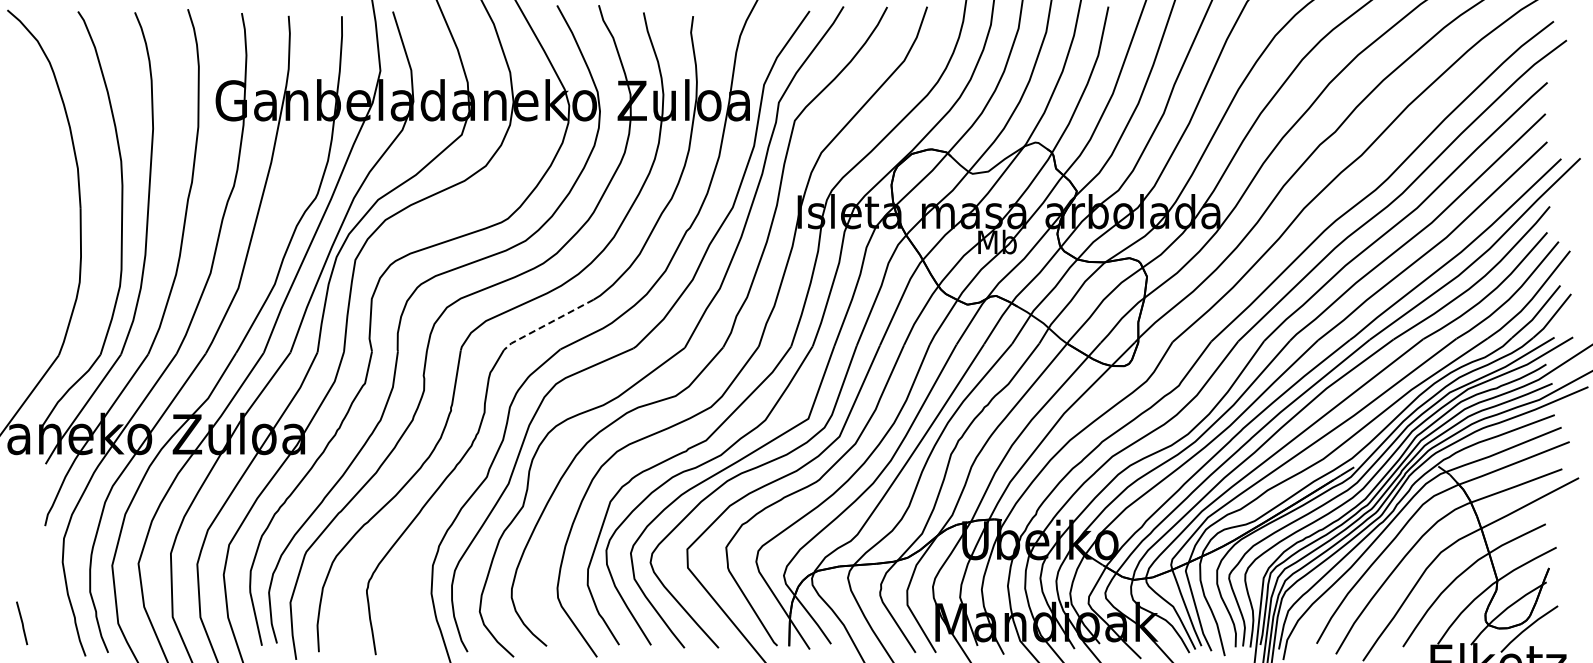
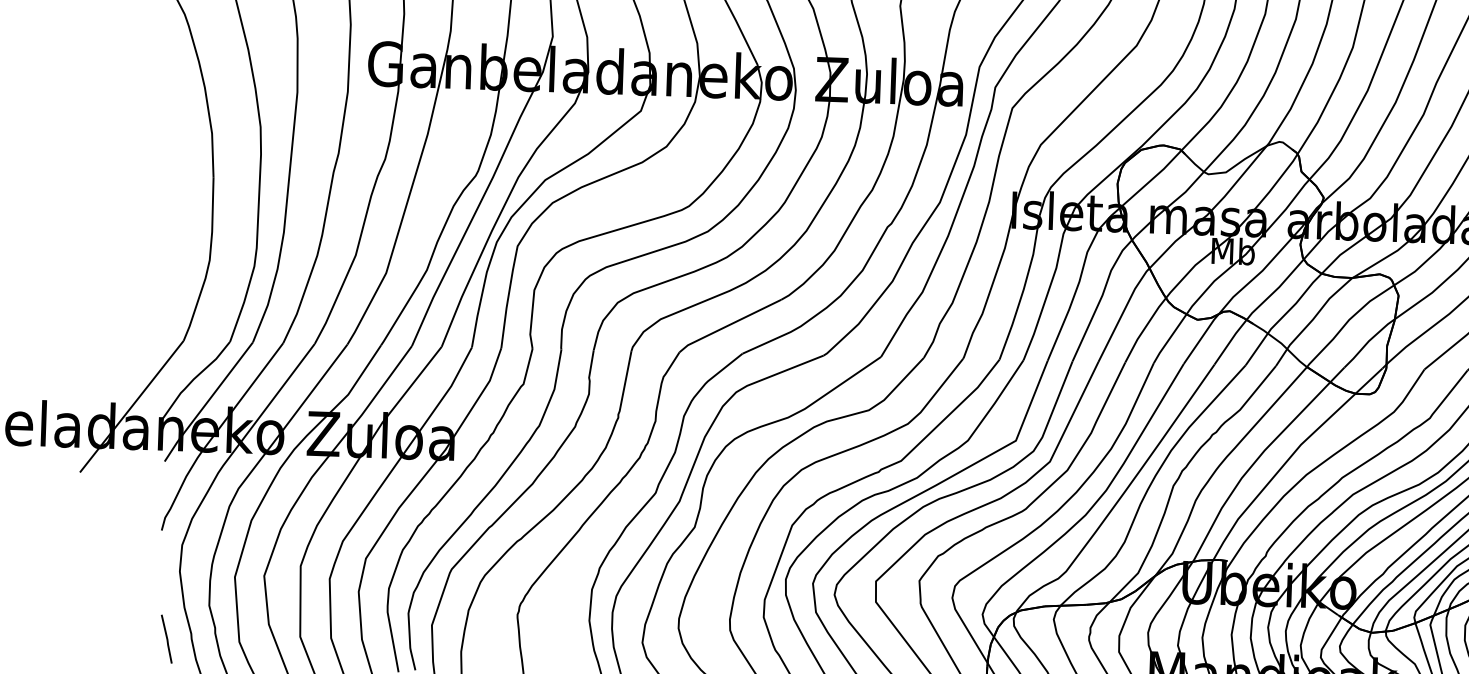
line: (547, 324) -> (729, 325), dashed -> solid
line: (22, 623) -> (167, 639), moved

